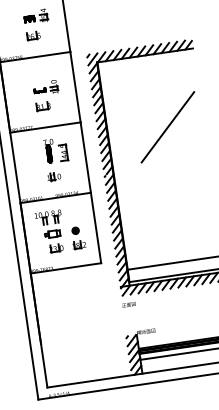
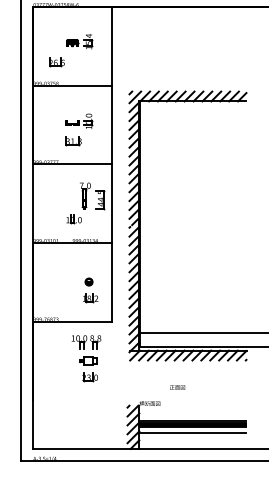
part: (33, 36) -> (56, 62), moved
line: (167, 127) -> (206, 183), removed
part: (56, 150) -> (92, 196), moved
part: (50, 232) -> (86, 358), moved
text: (128, 304) -> (177, 387), moved

